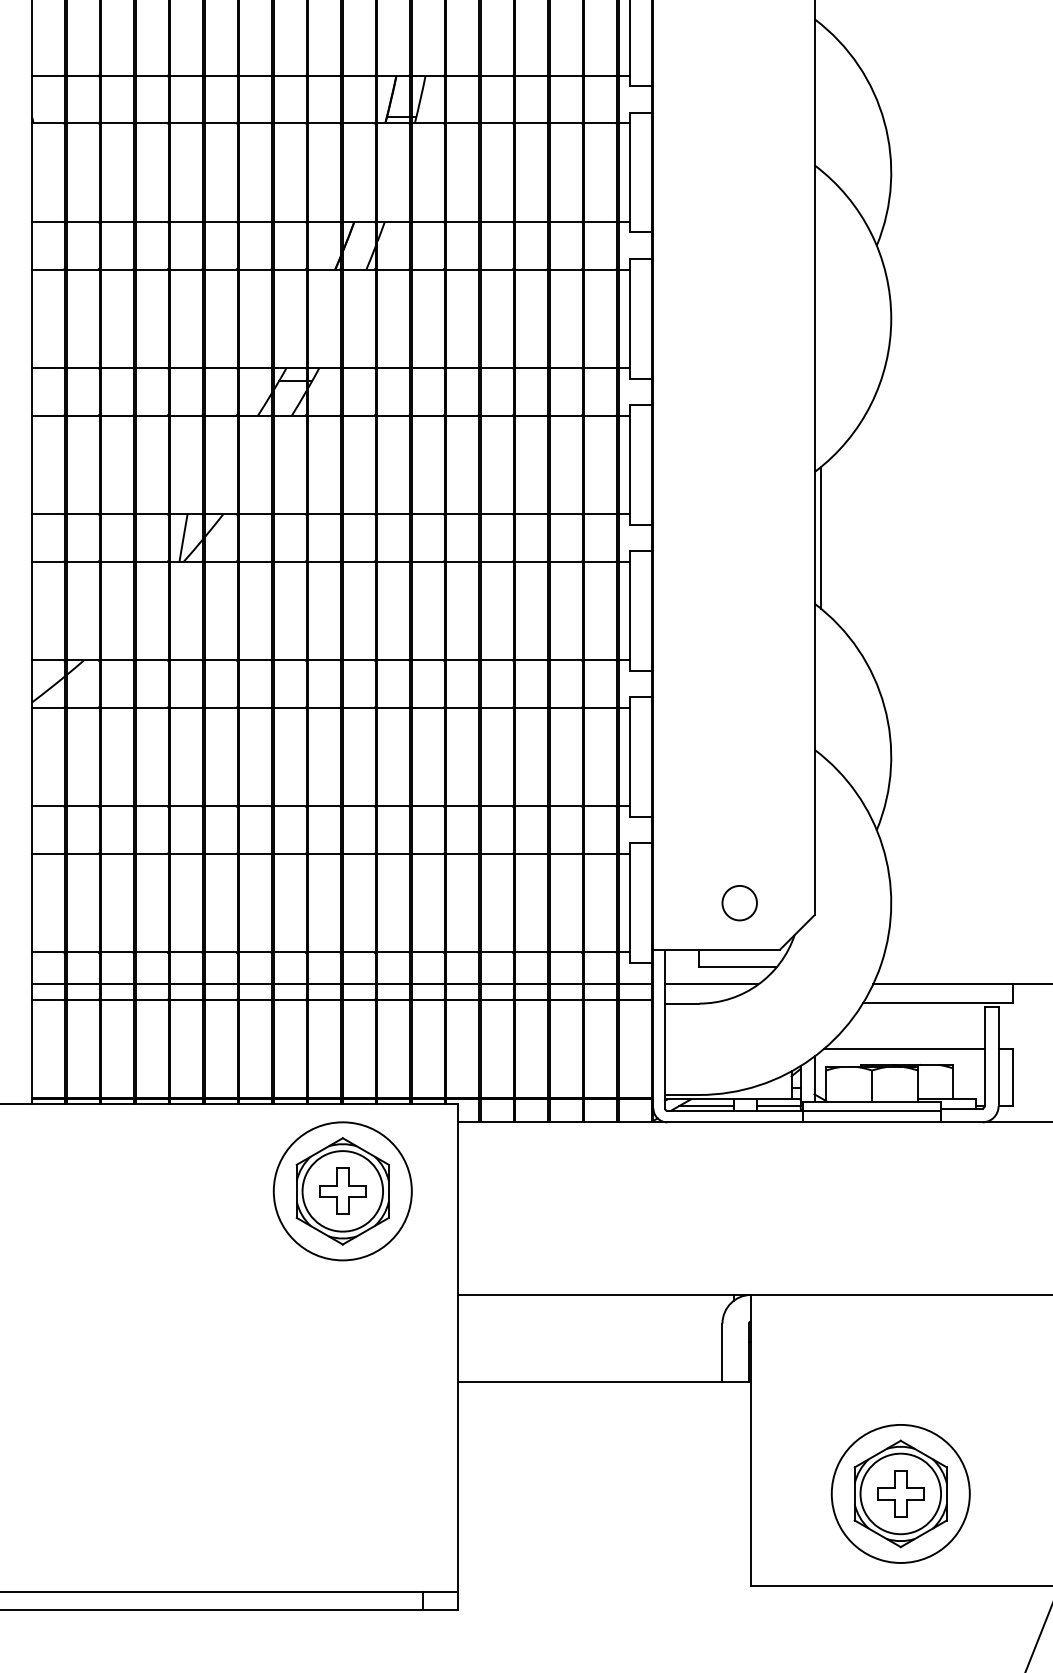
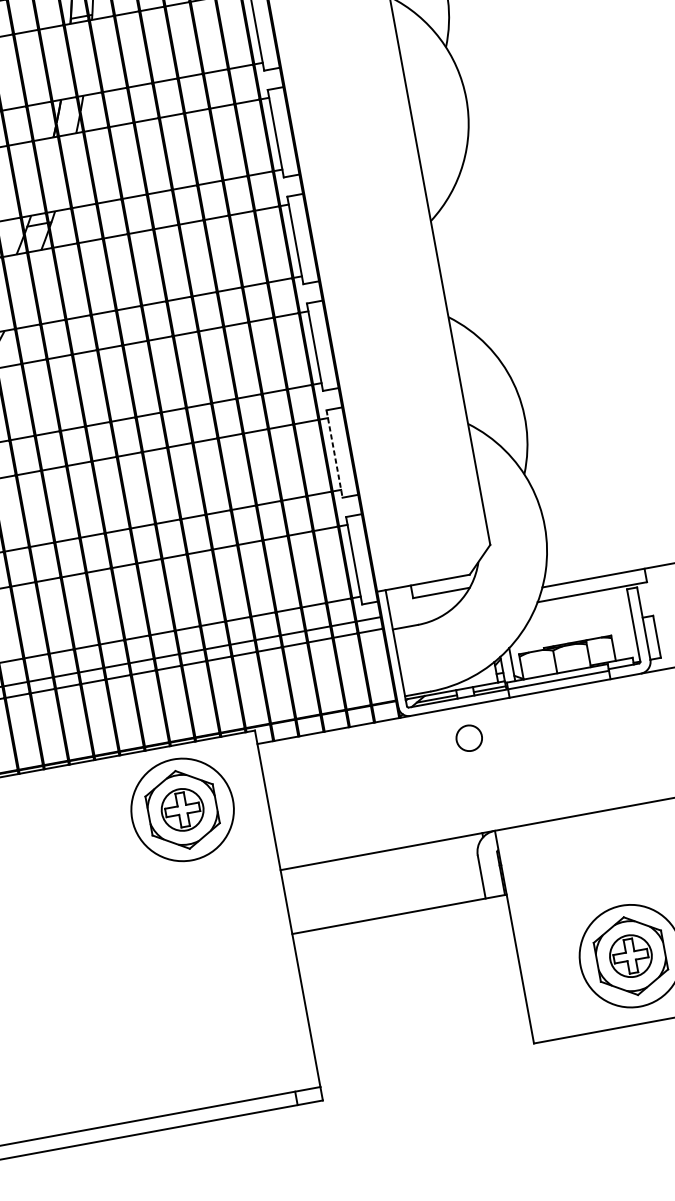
line: (821, 537) -> (444, 267), removed
line: (630, 757) -> (334, 454), solid -> dashed
circle: (739, 903) -> (469, 738), moved
line: (711, 984) -> (424, 609), removed
line: (904, 1048) -> (573, 630), removed
circle: (342, 1191) -> (182, 810), size x0.7
circle: (900, 1493) -> (630, 955), size x0.7

